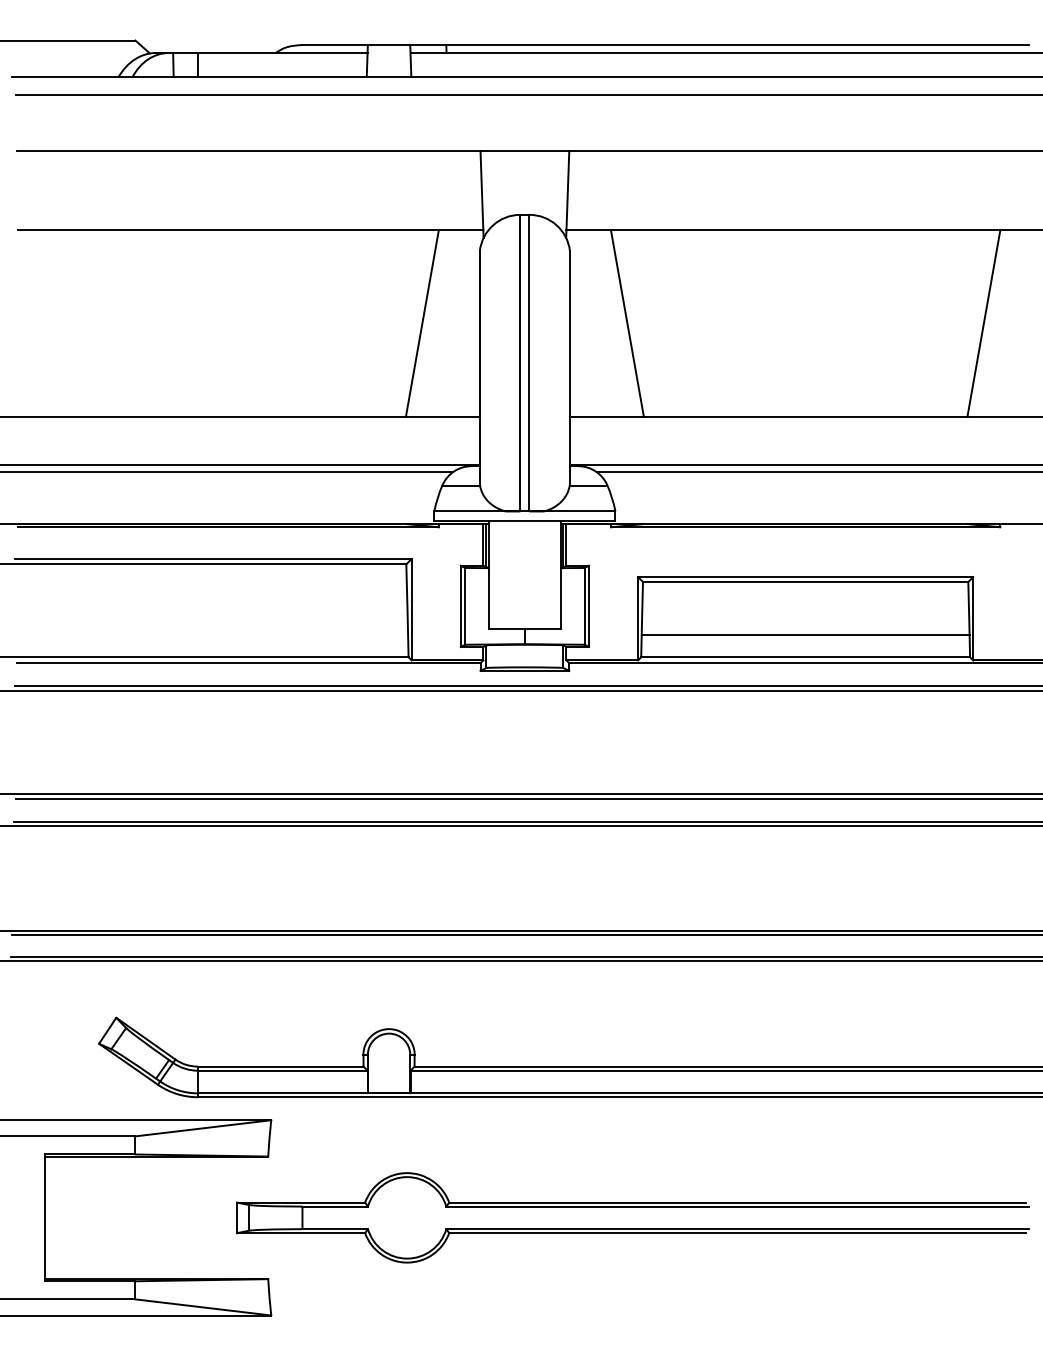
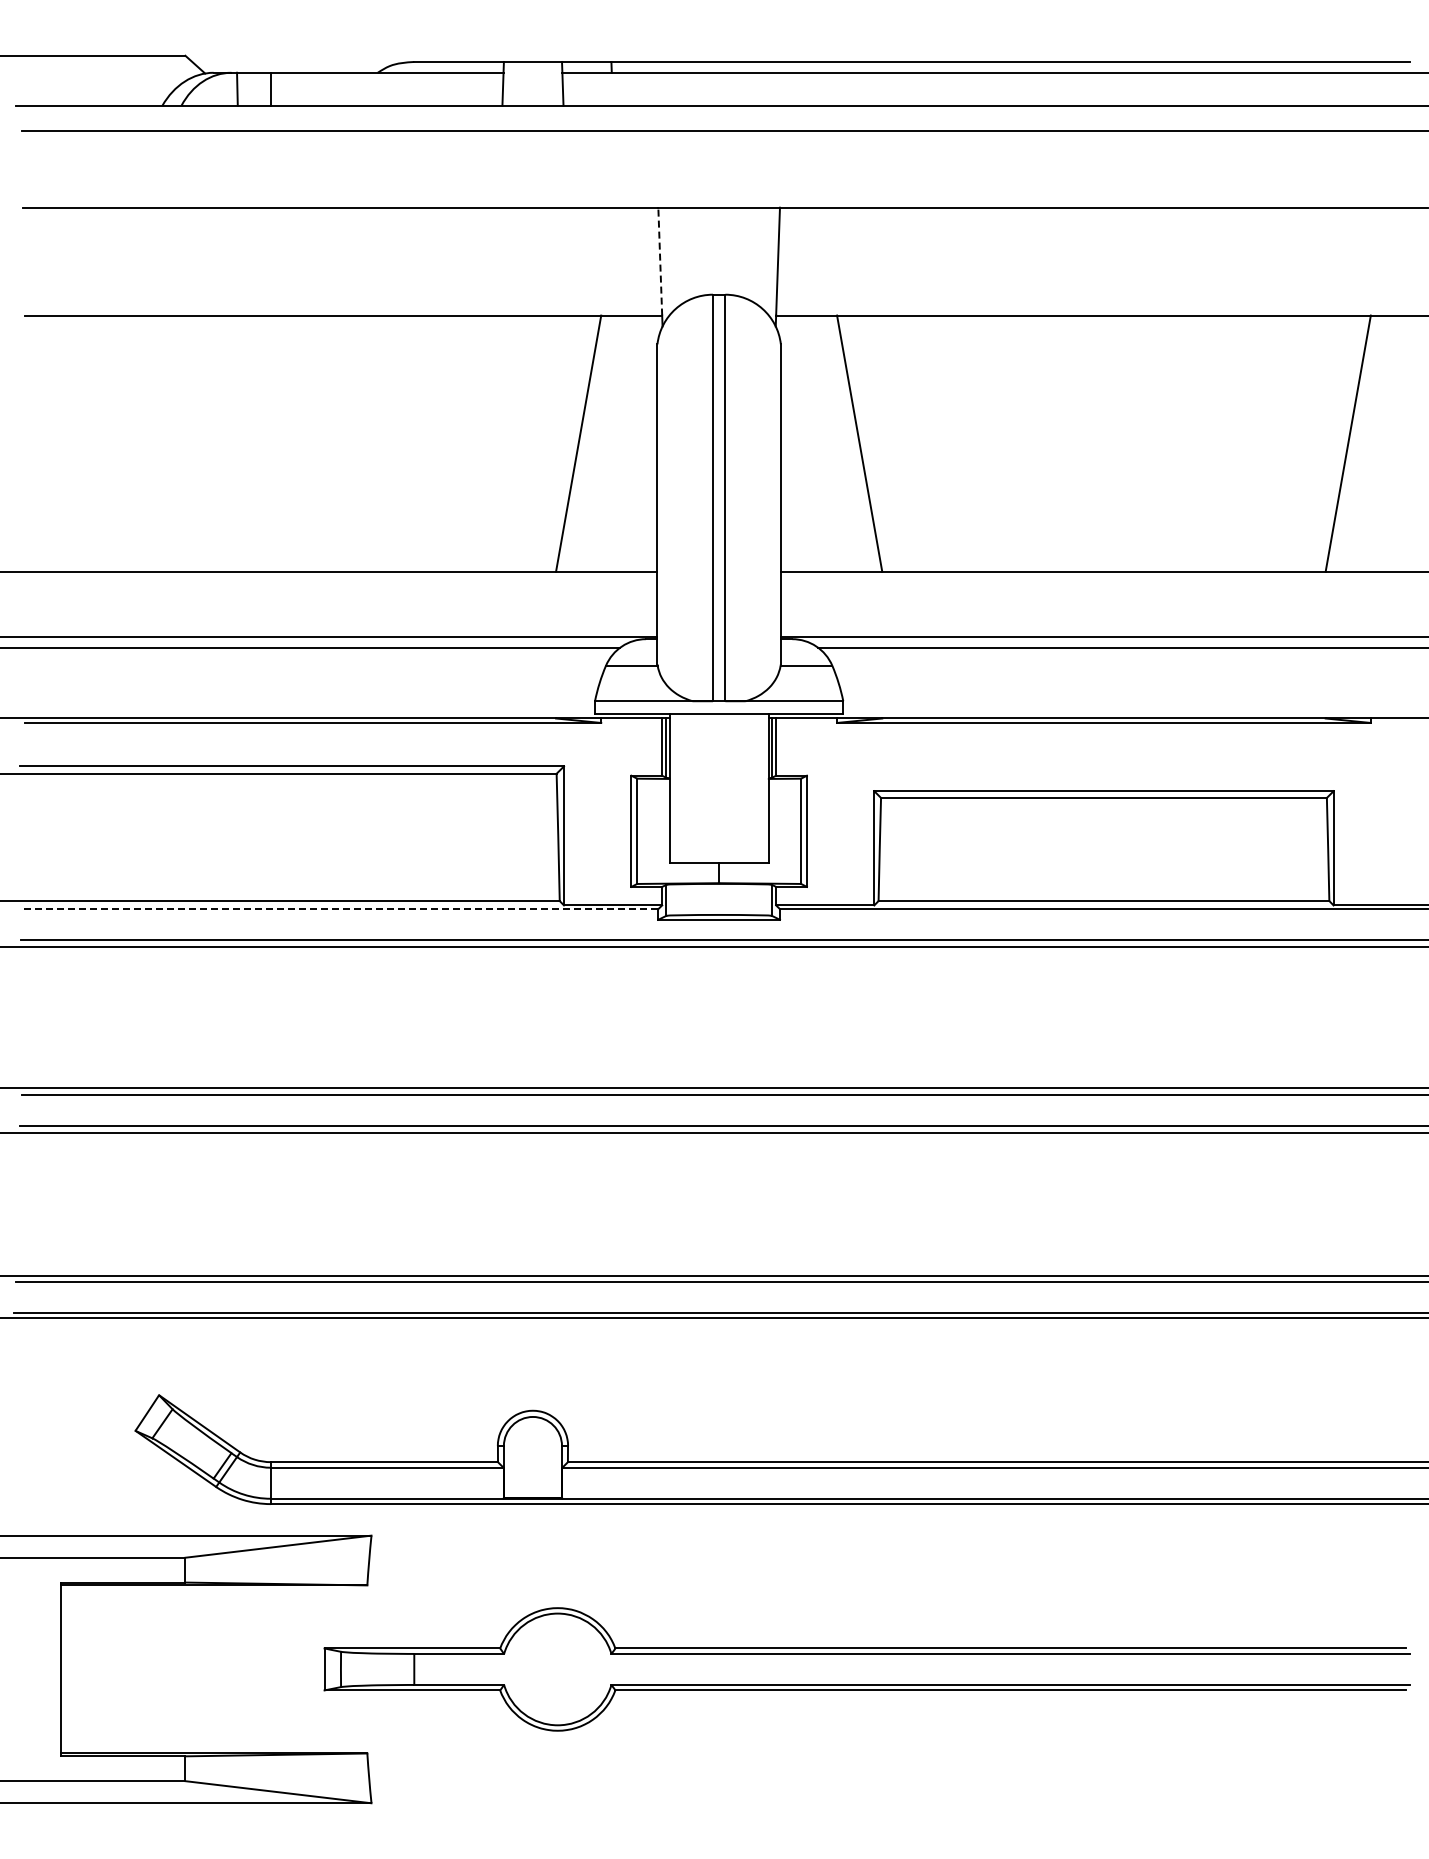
line: (482, 190) -> (660, 261), solid -> dashed
line: (805, 635) -> (1103, 871), removed
line: (248, 663) -> (340, 909), solid -> dashed

